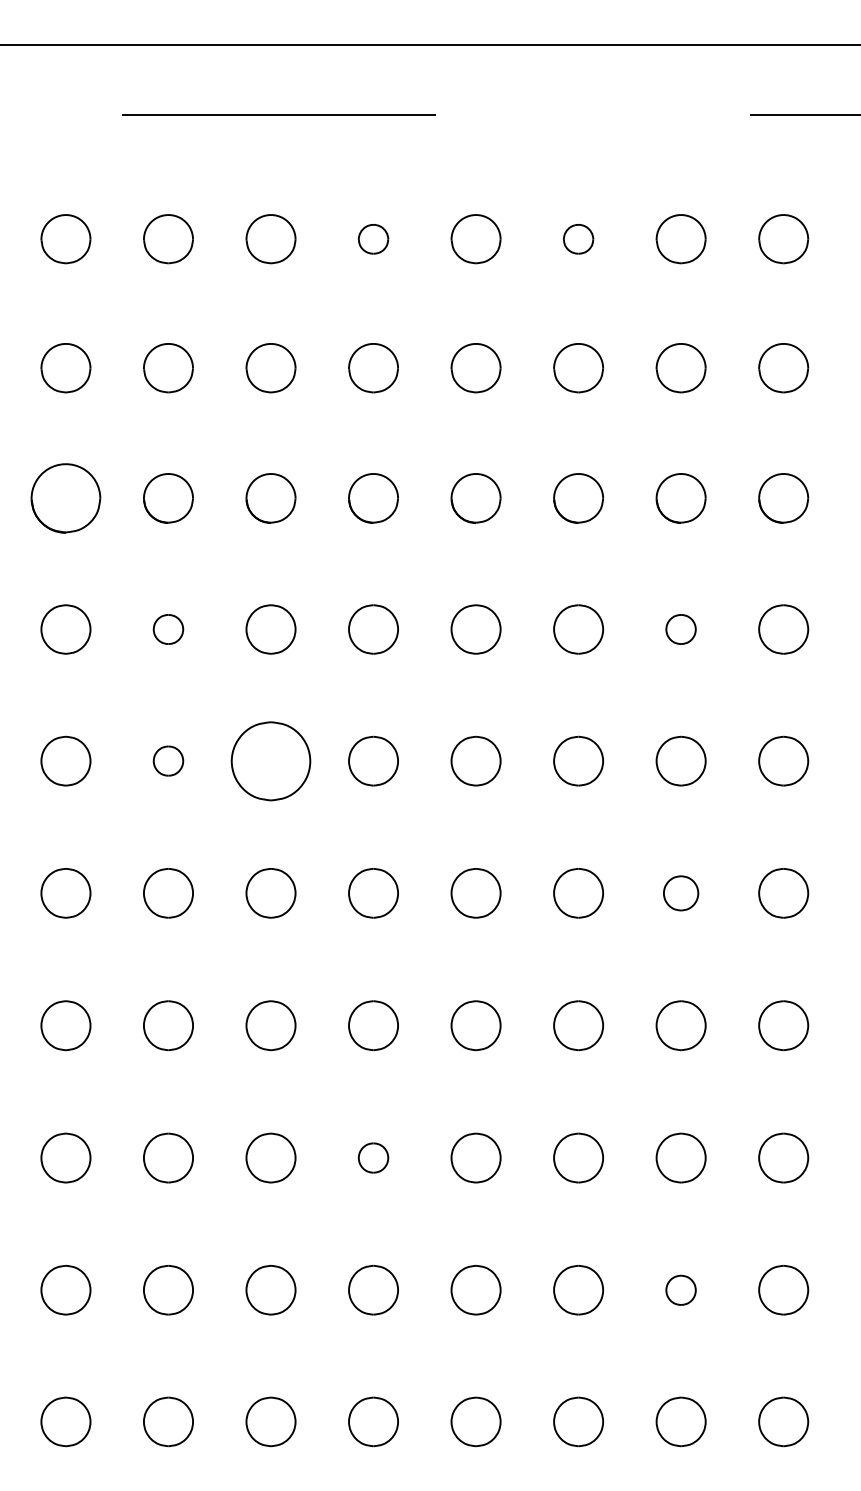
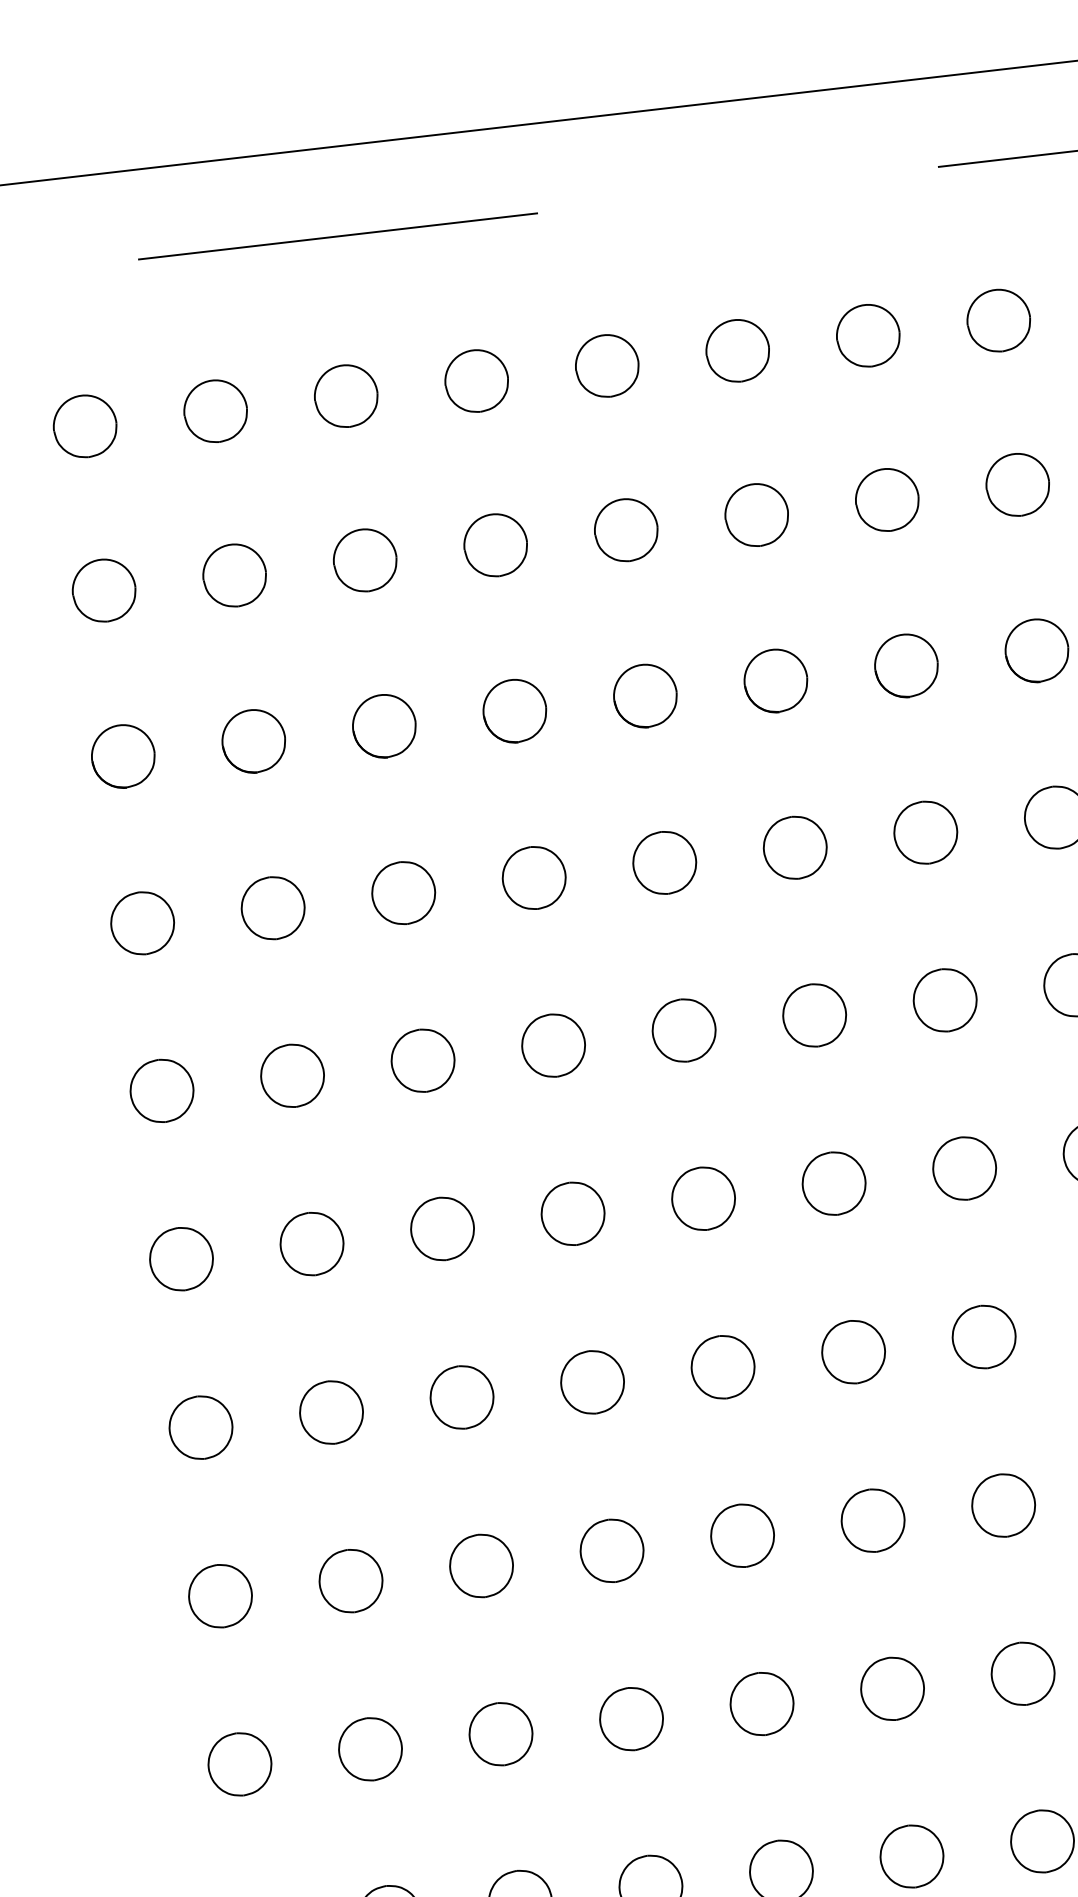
part: (373, 239) -> (476, 381), size x1.67
part: (578, 239) -> (737, 351), size x1.67
part: (65, 498) -> (122, 756), size x0.71
part: (168, 629) -> (273, 908), size x1.67
part: (680, 629) -> (924, 832), size x1.67
part: (168, 760) -> (292, 1074), size x1.67
part: (270, 760) -> (422, 1059), size x0.62
part: (680, 893) -> (963, 1168), size x1.43
part: (373, 1157) -> (611, 1550), size x1.67
part: (680, 1290) -> (1022, 1674), size x1.67

